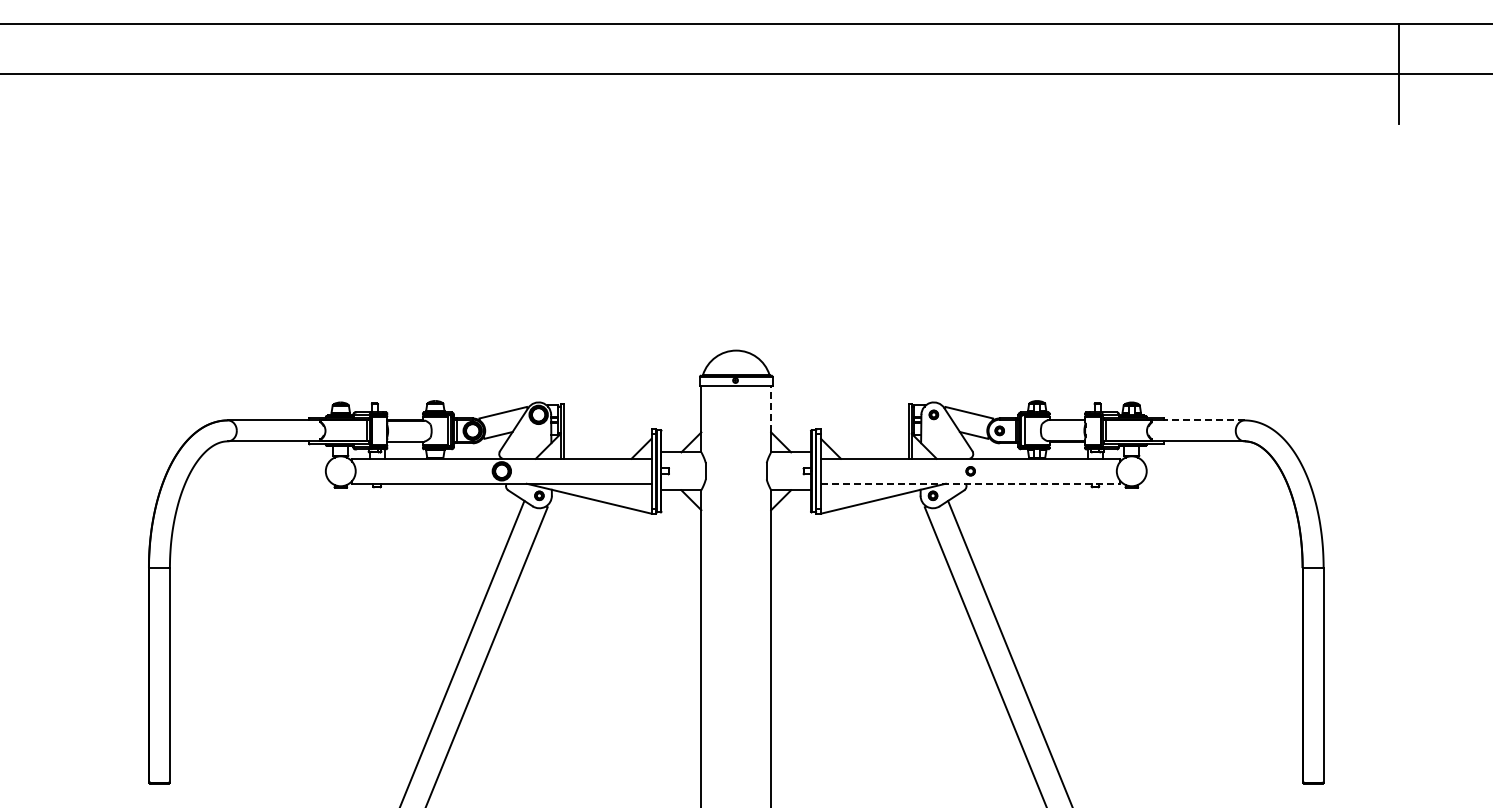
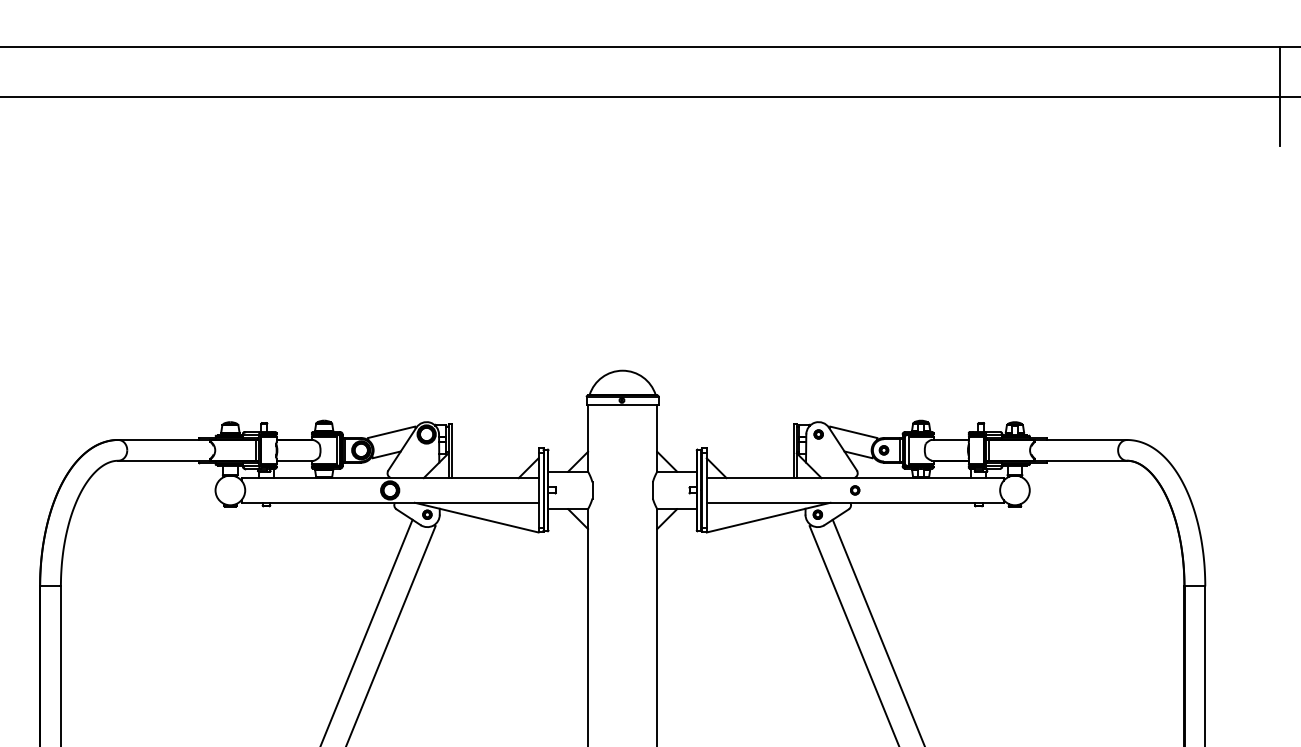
line: (771, 408) -> (657, 428), dashed -> solid
line: (1203, 420) -> (1086, 440), dashed -> solid
line: (970, 483) -> (855, 502), dashed -> solid

